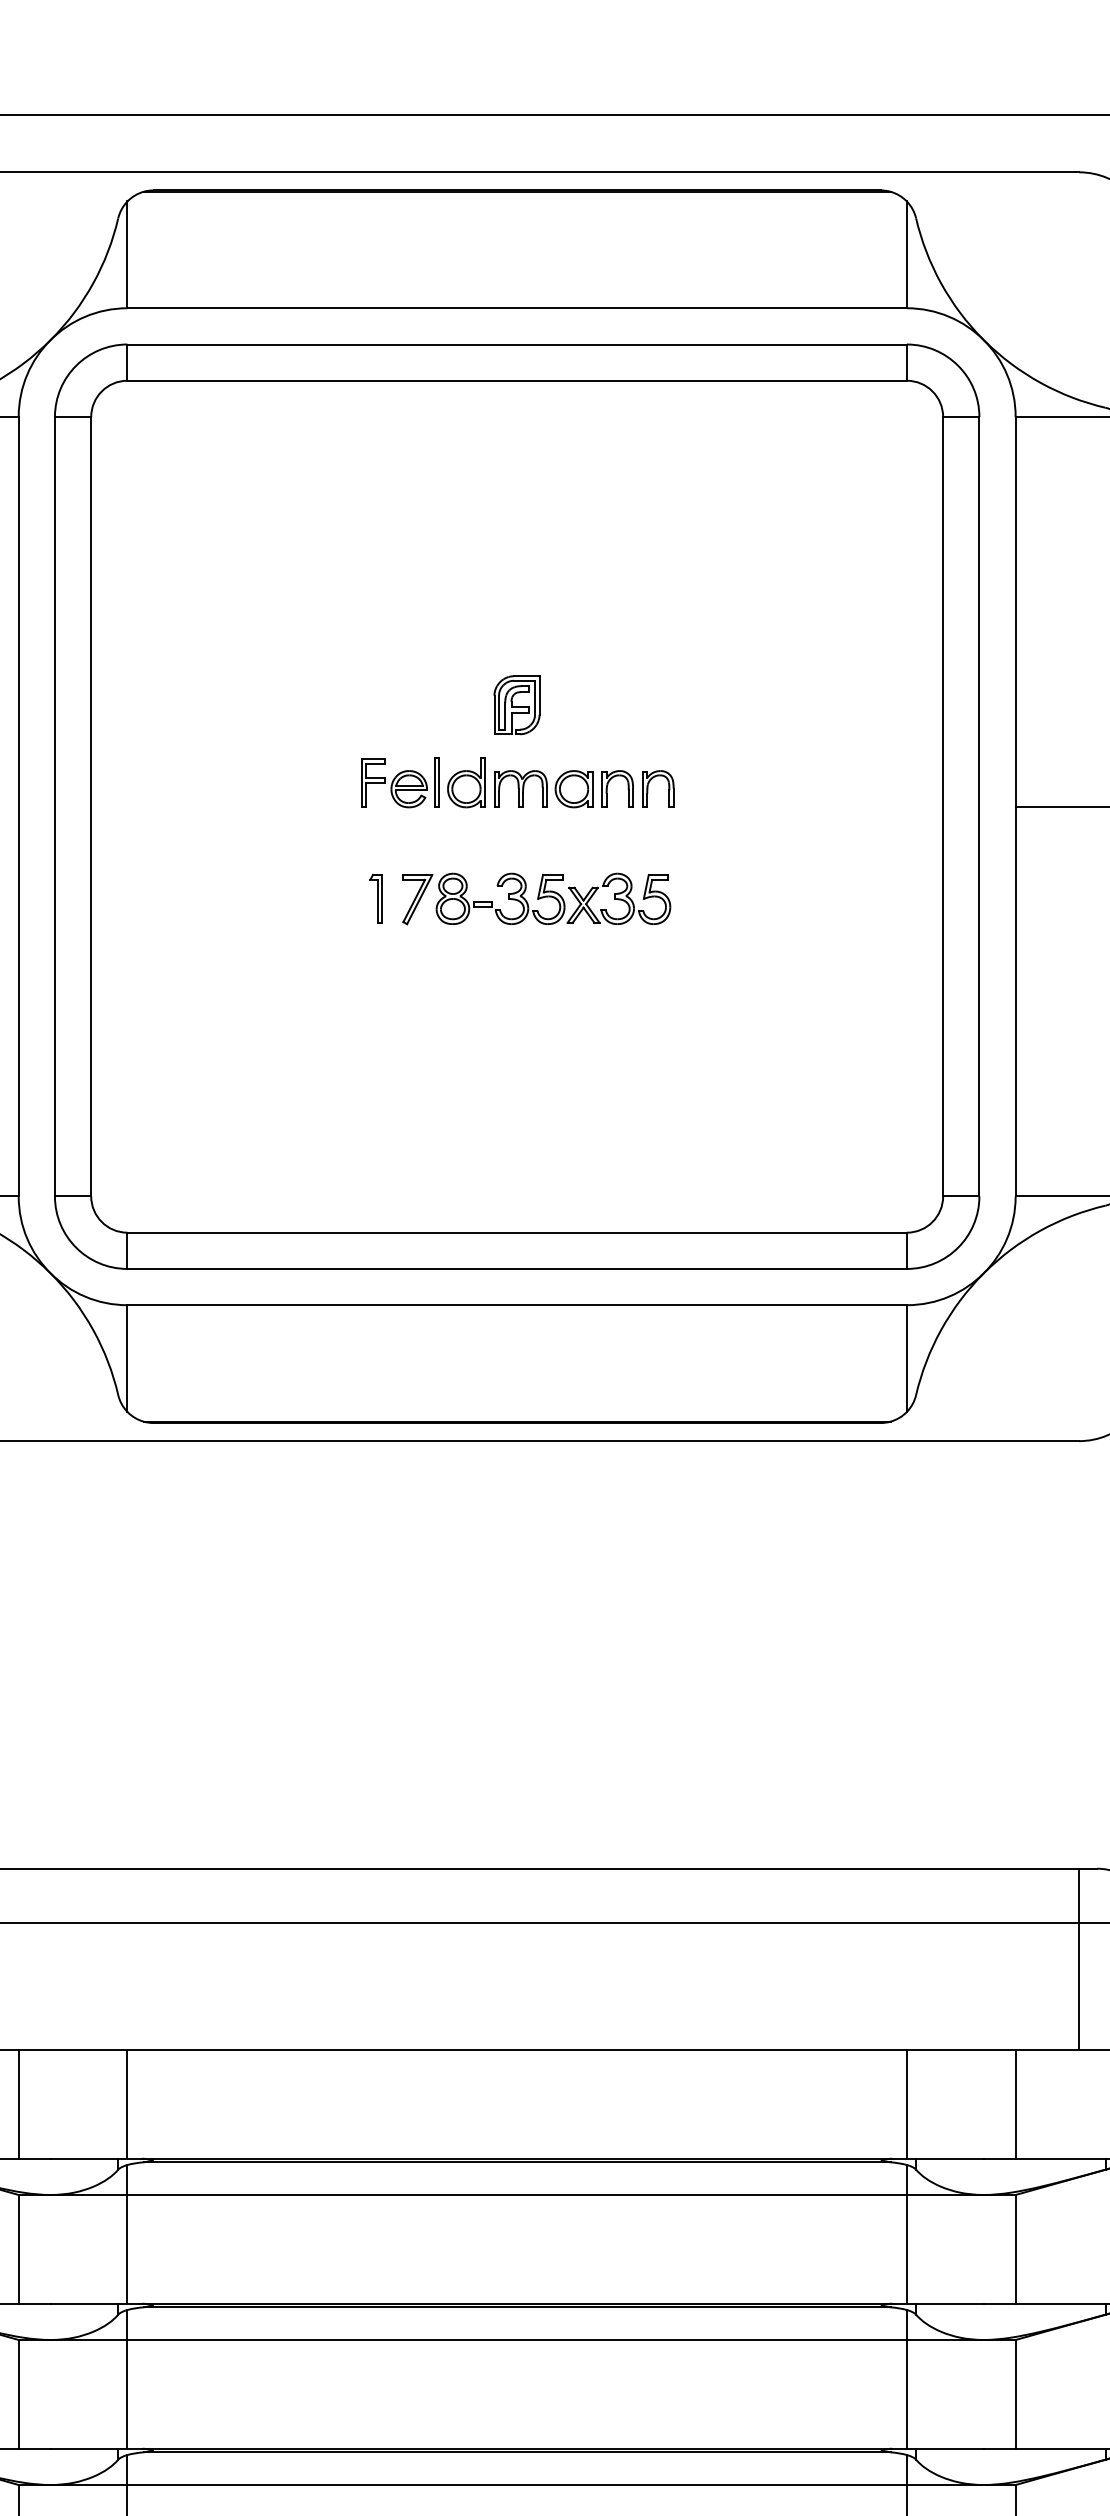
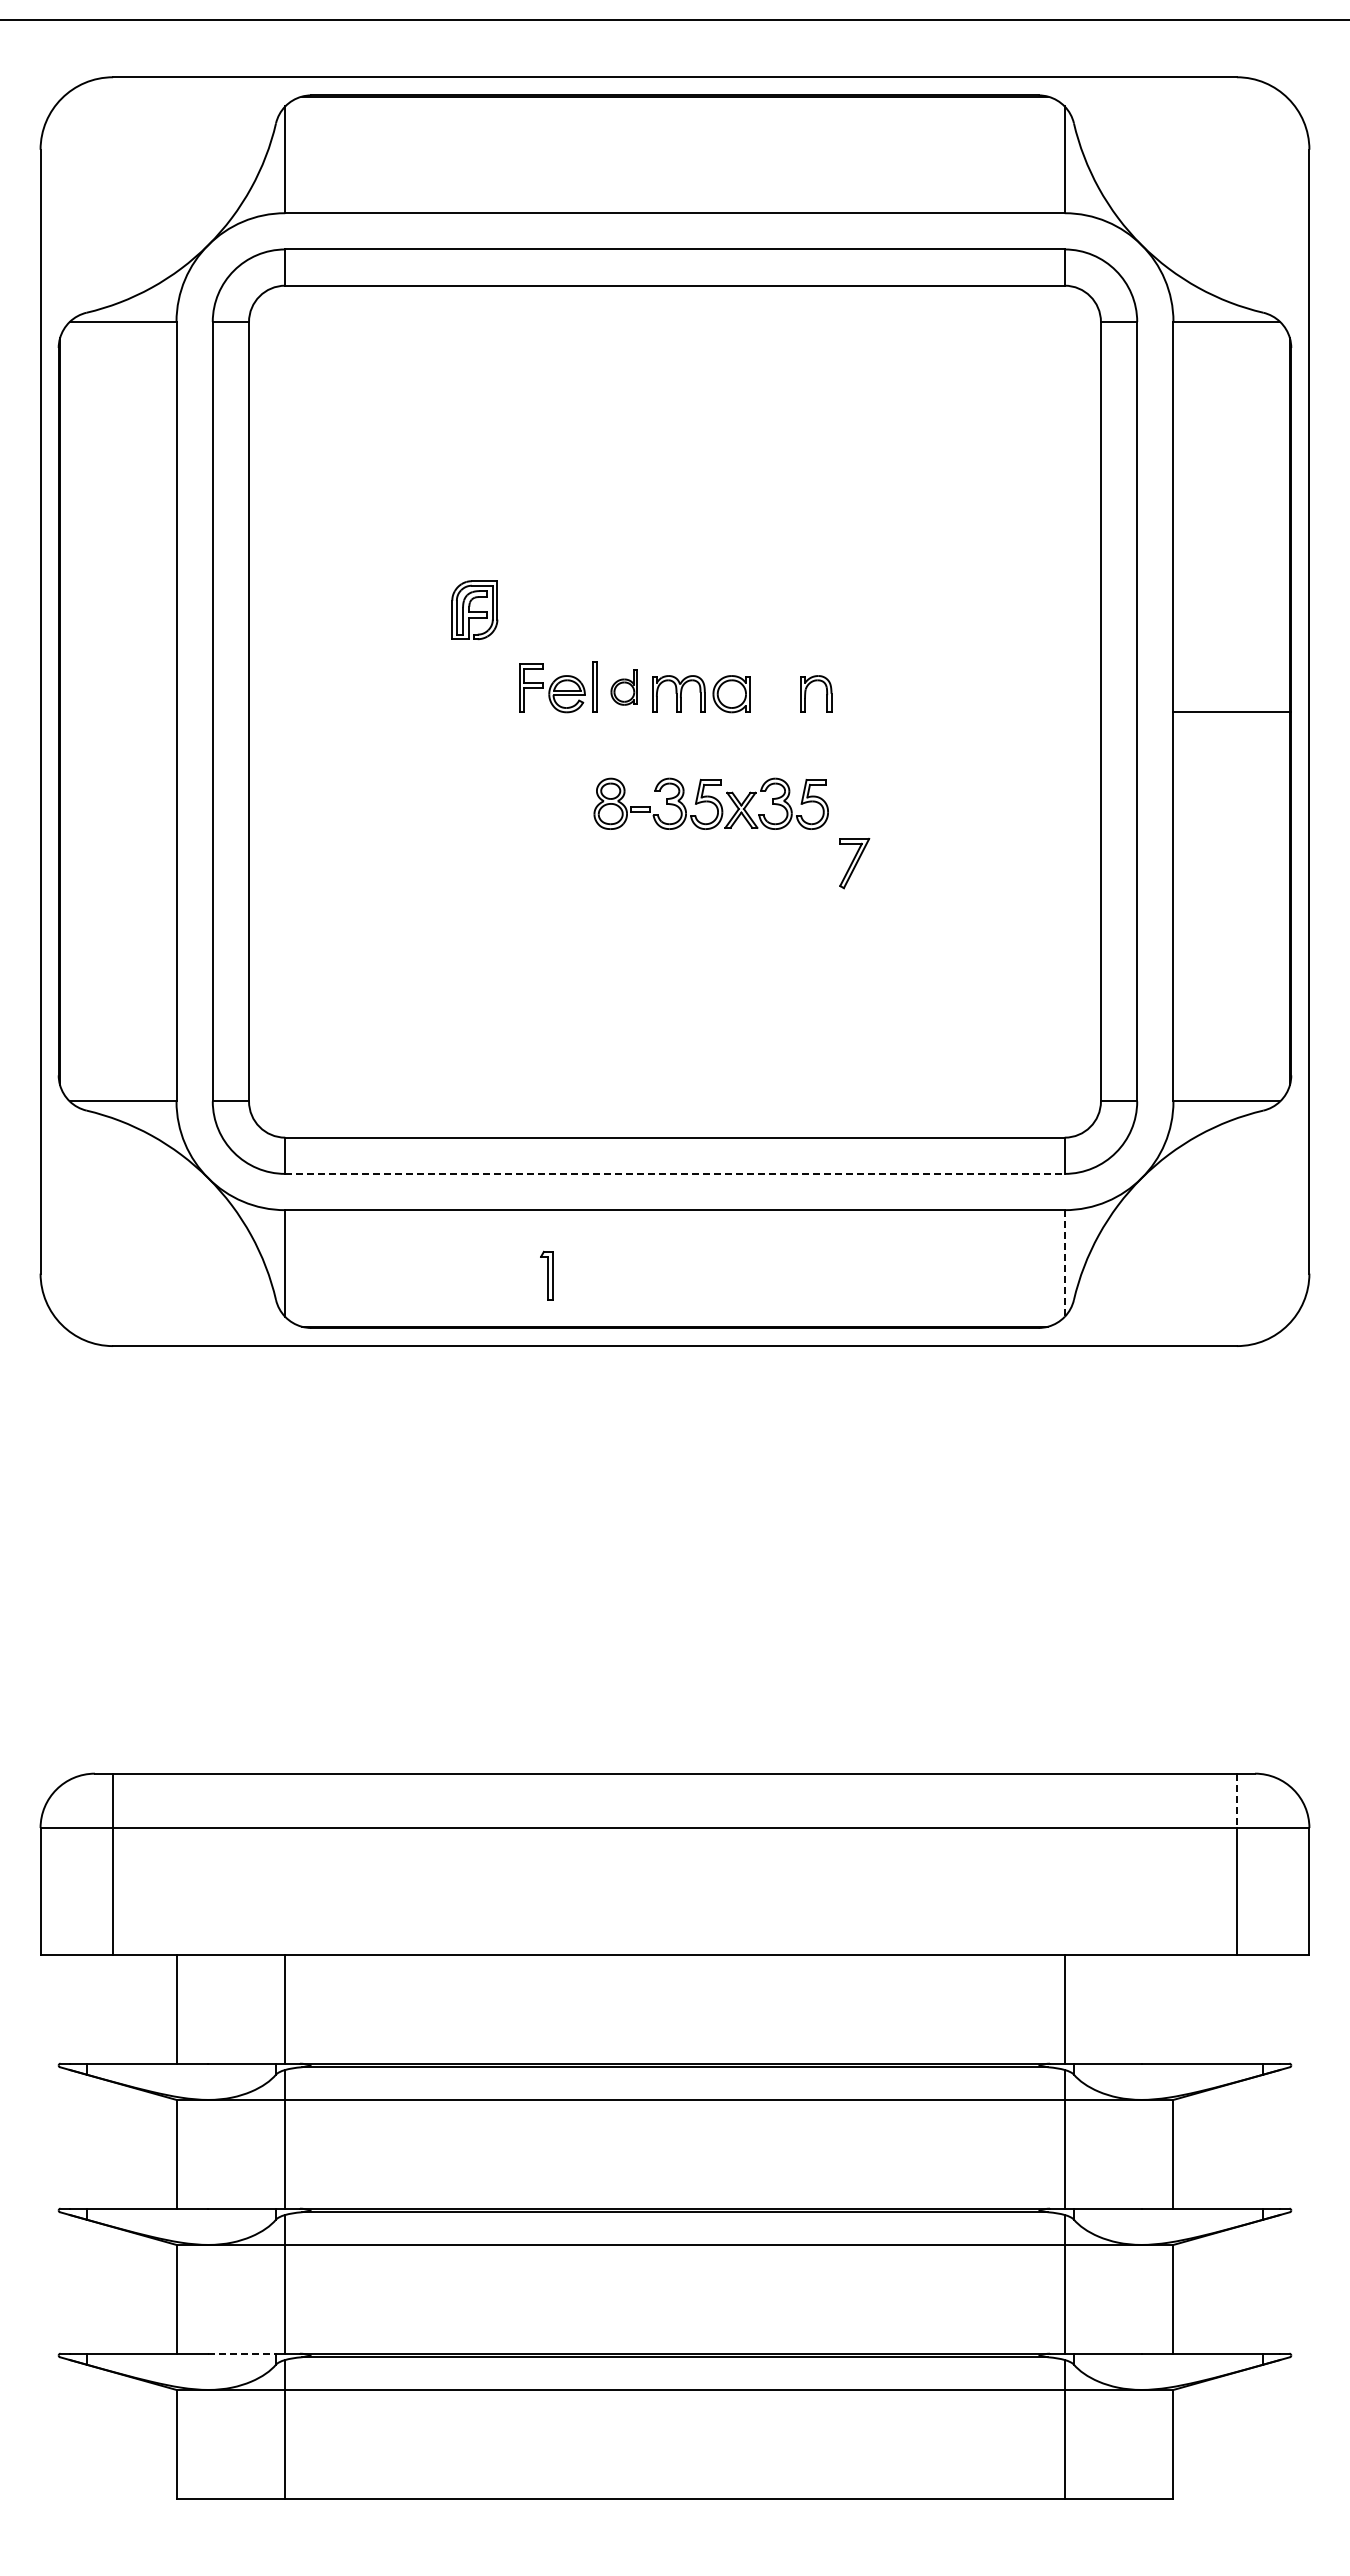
part: (516, 705) -> (474, 610), moved
part: (466, 782) -> (624, 687), size x0.7
part: (608, 784) -> (766, 689), removed
part: (375, 898) -> (546, 1275), moved
part: (417, 899) -> (854, 863), moved
line: (516, 1268) -> (674, 1173), solid -> dashed
line: (906, 1359) -> (1064, 1264), solid -> dashed
line: (1078, 1896) -> (1236, 1801), solid -> dashed
line: (1015, 2103) -> (1173, 2008), removed
line: (84, 2448) -> (242, 2353), solid -> dashed

